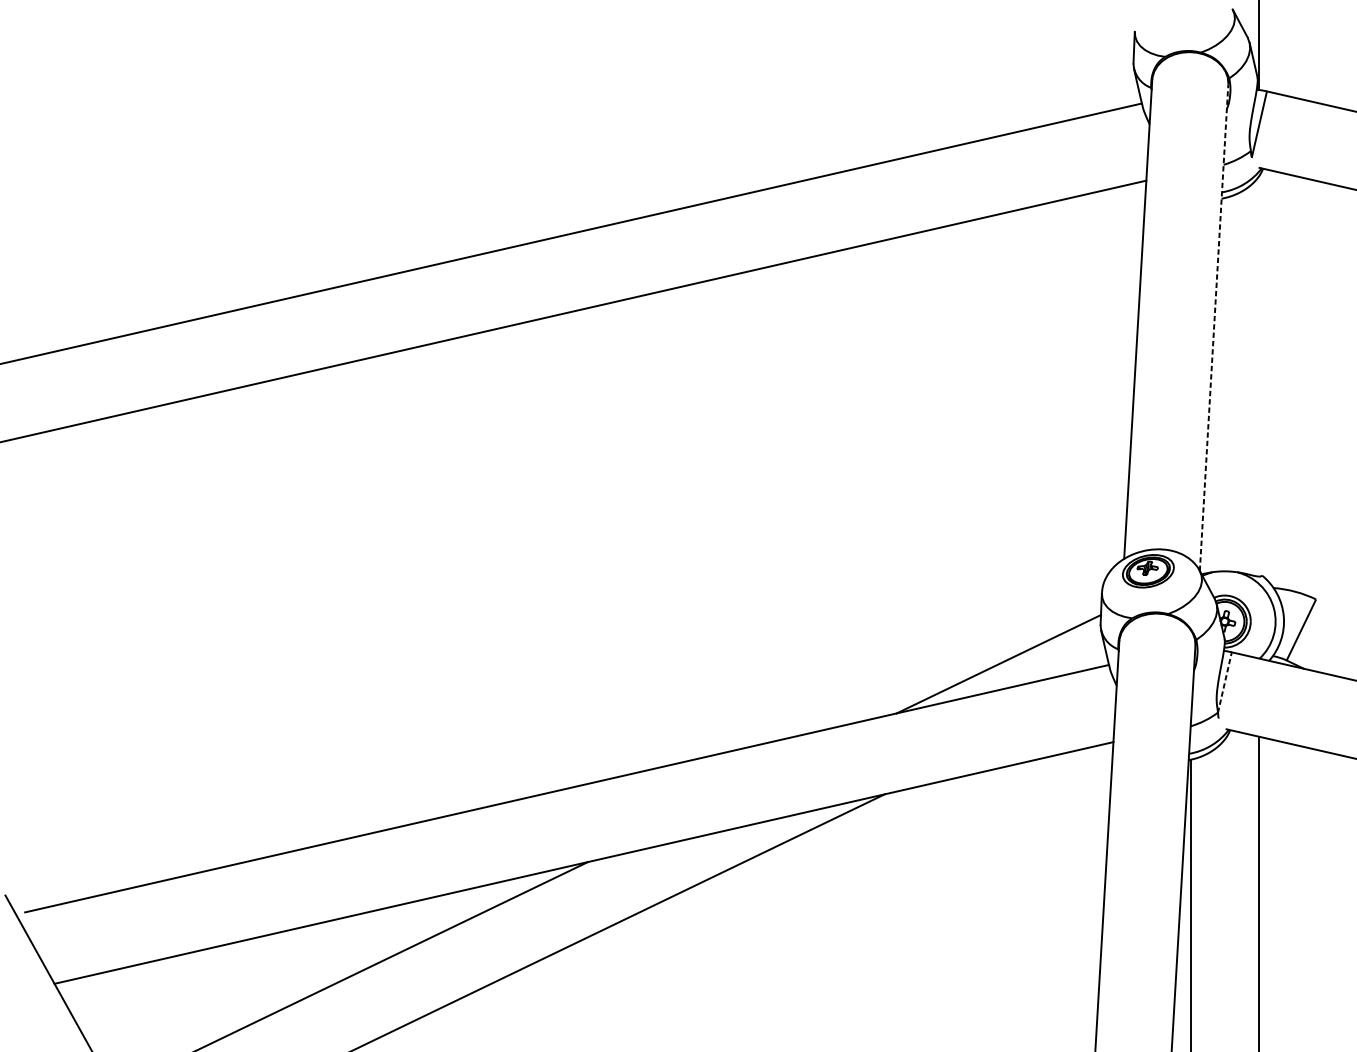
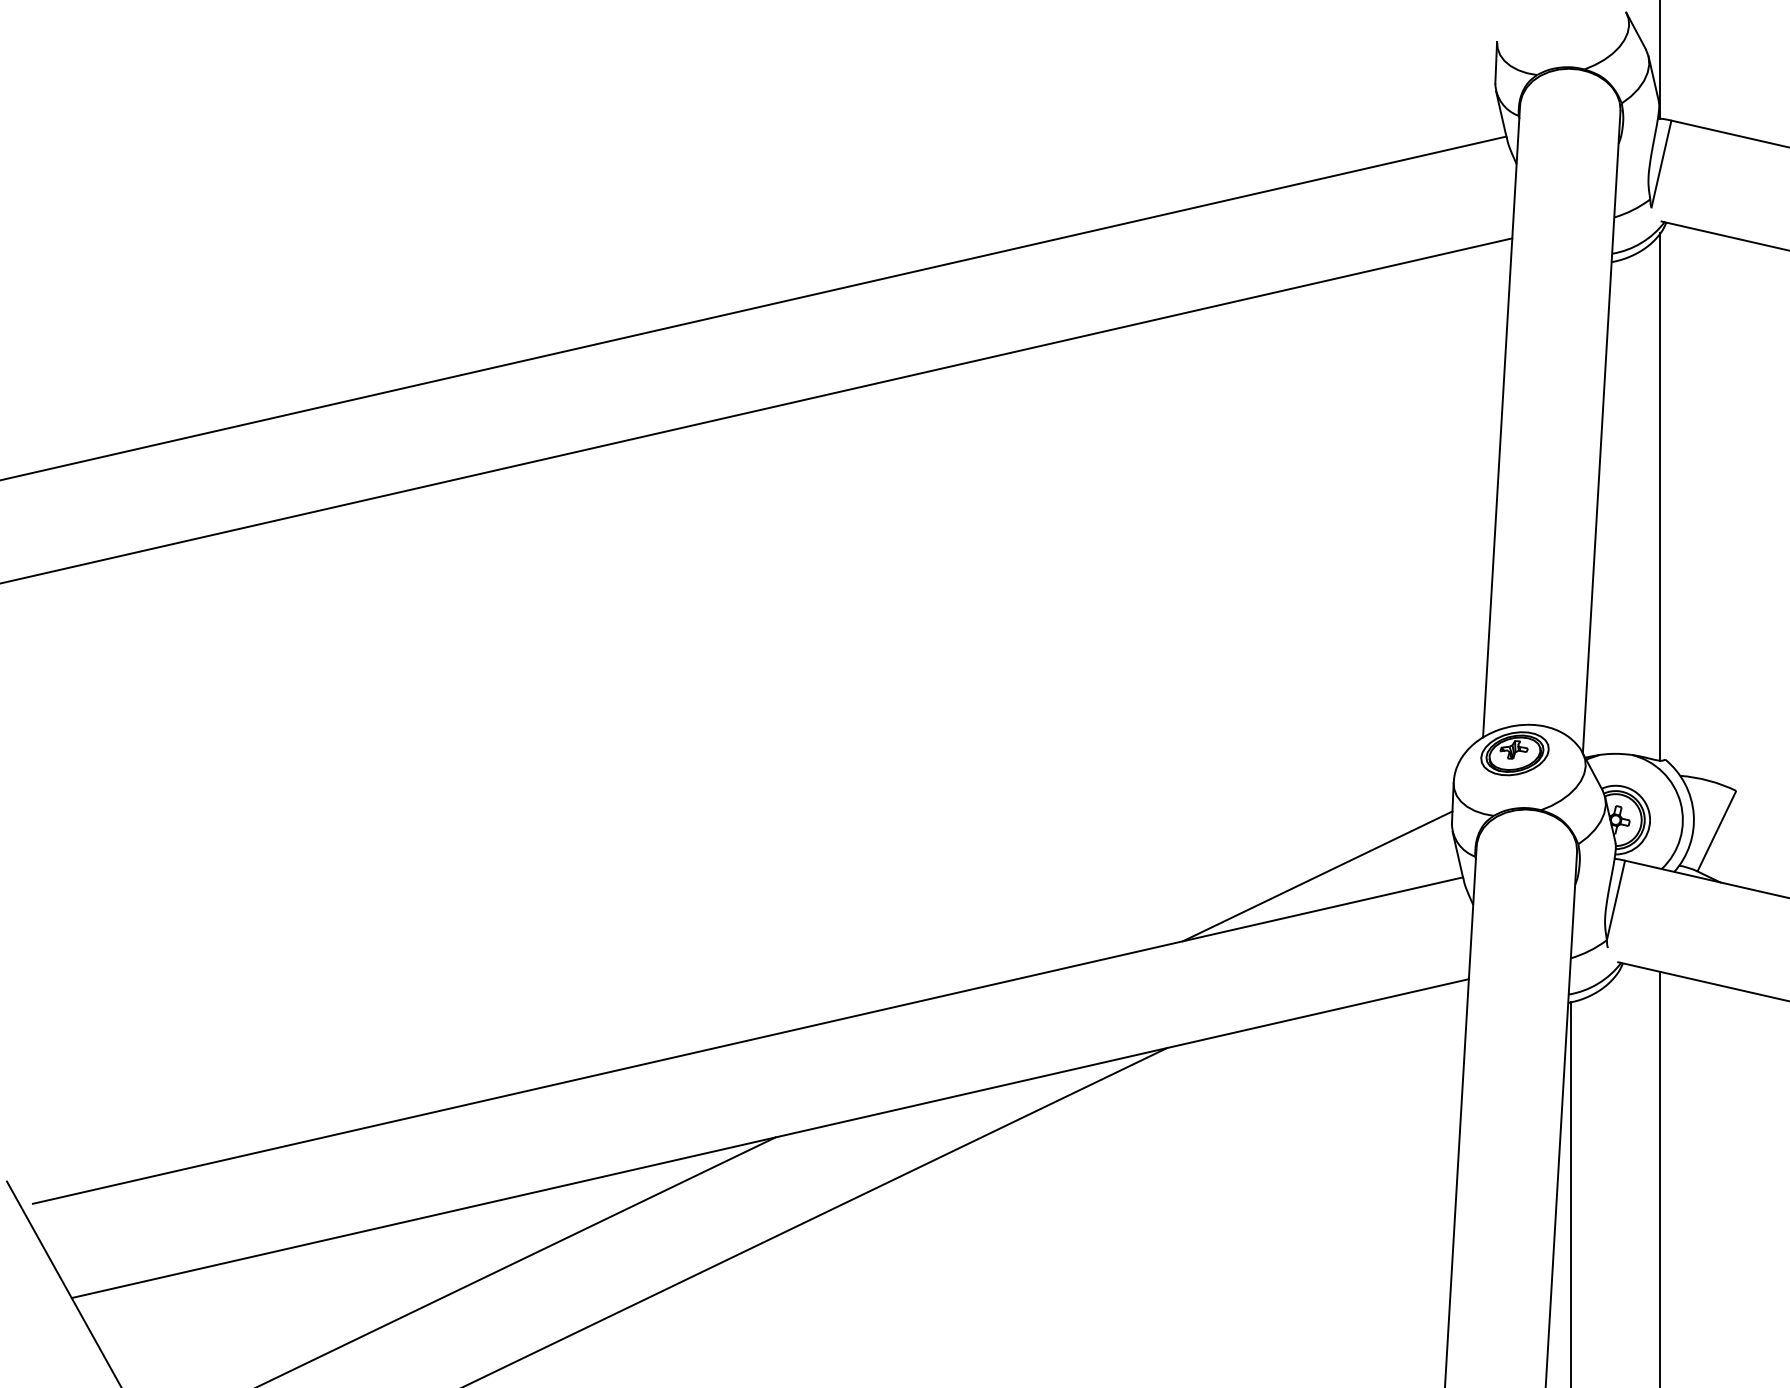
line: (1213, 327) -> (1601, 432), dashed -> solid
line: (1258, 376) -> (1660, 496), added
line: (1225, 682) -> (1616, 900), dashed -> solid

